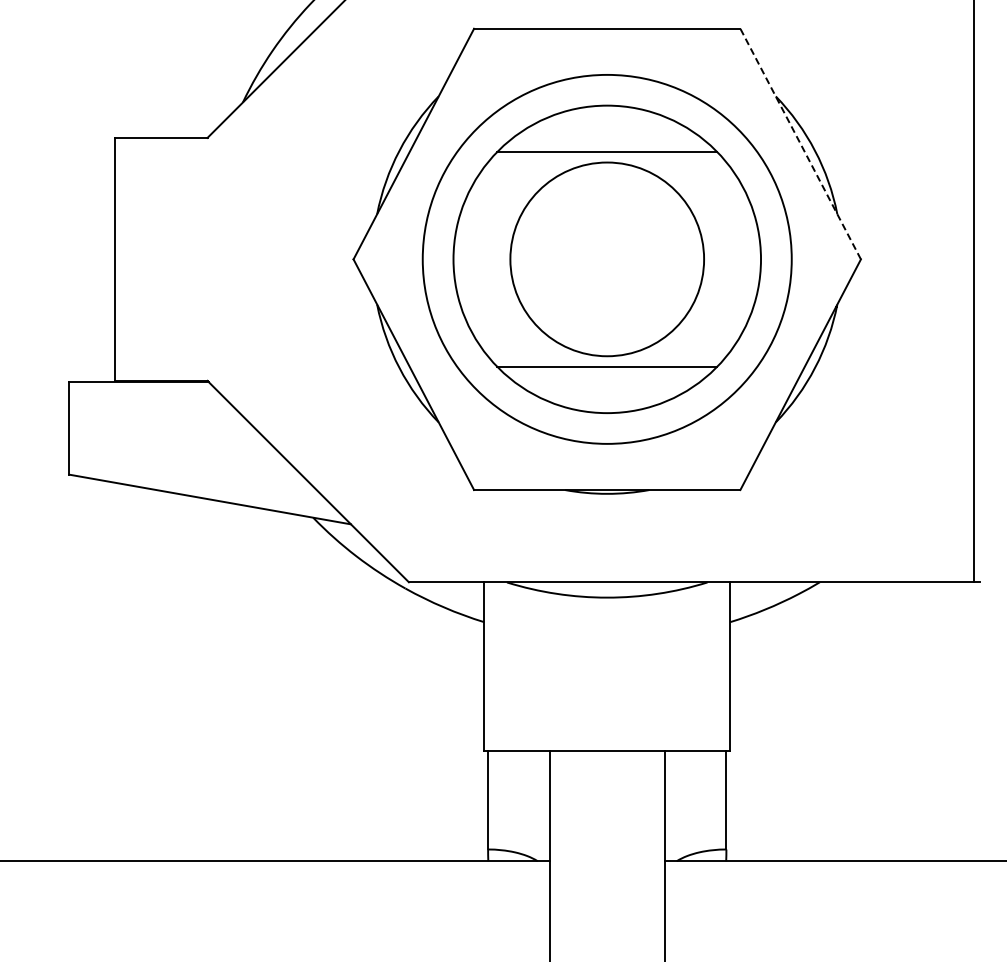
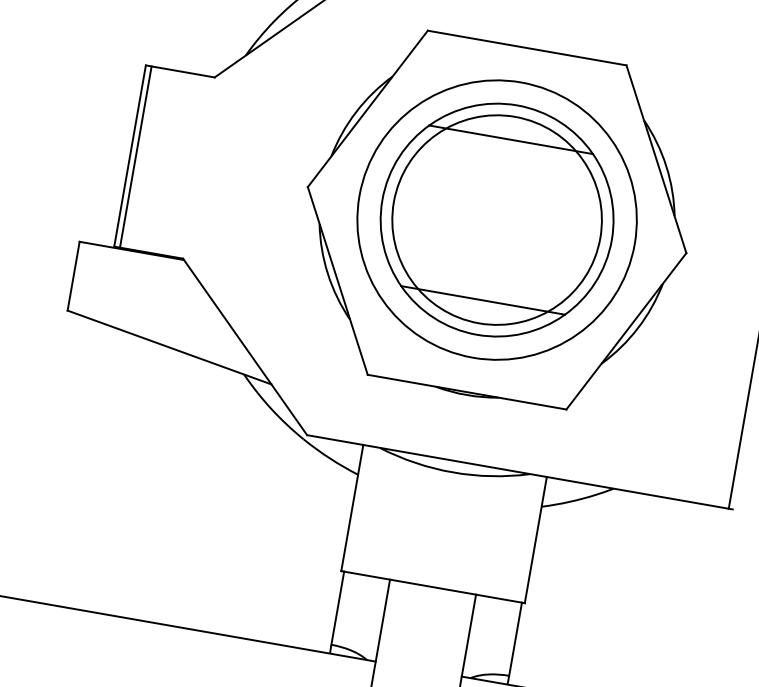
line: (800, 143) -> (656, 158), dashed -> solid
line: (122, 258) -> (135, 156), added
circle: (606, 259) -> (496, 220), size x1.43

